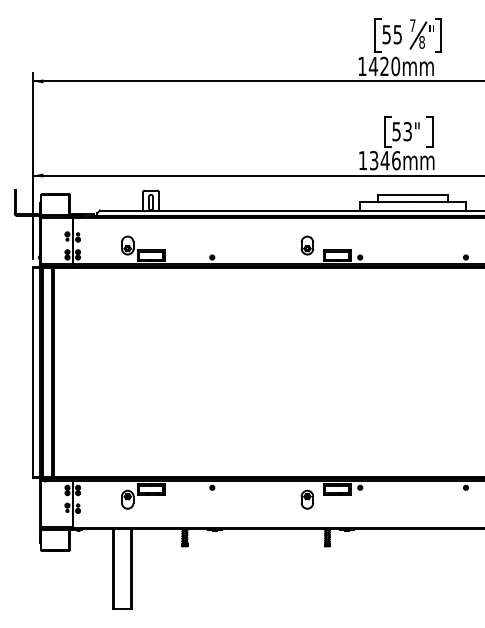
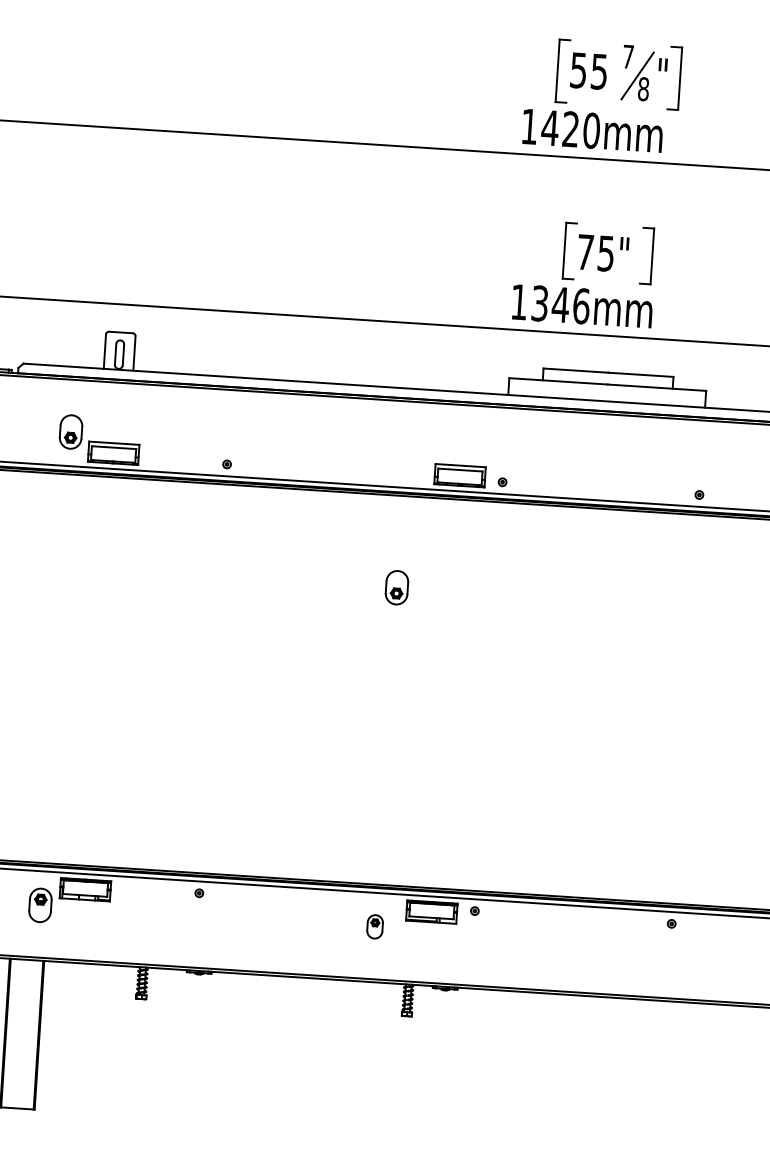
text: (401, 131) -> (594, 252), 53" -> 75"
part: (307, 245) -> (397, 587), moved
part: (307, 499) -> (375, 926), size x0.7

